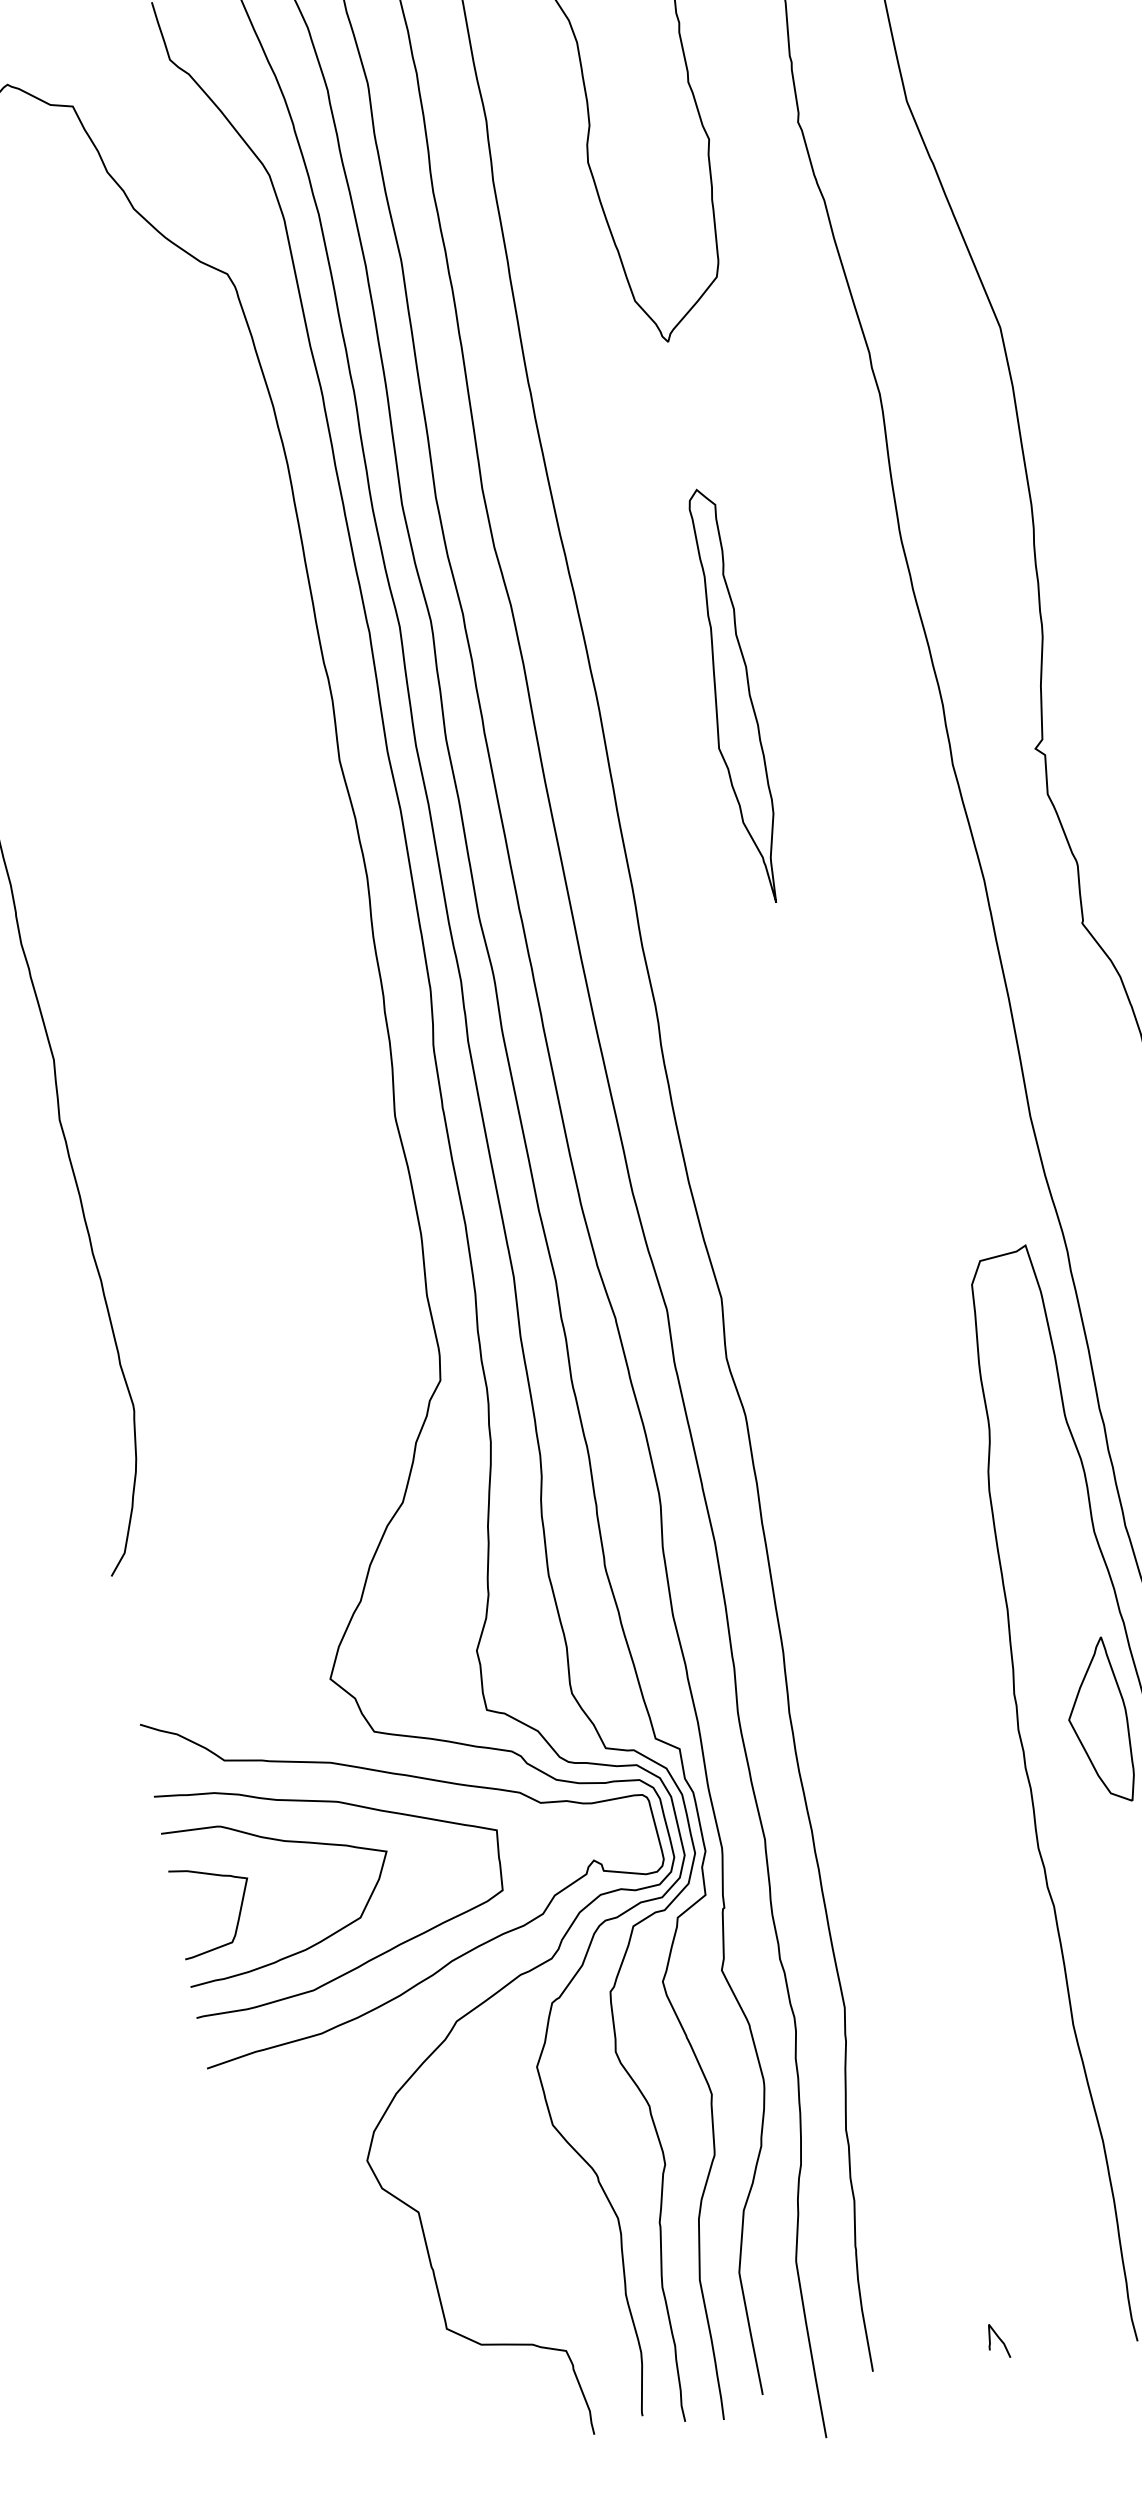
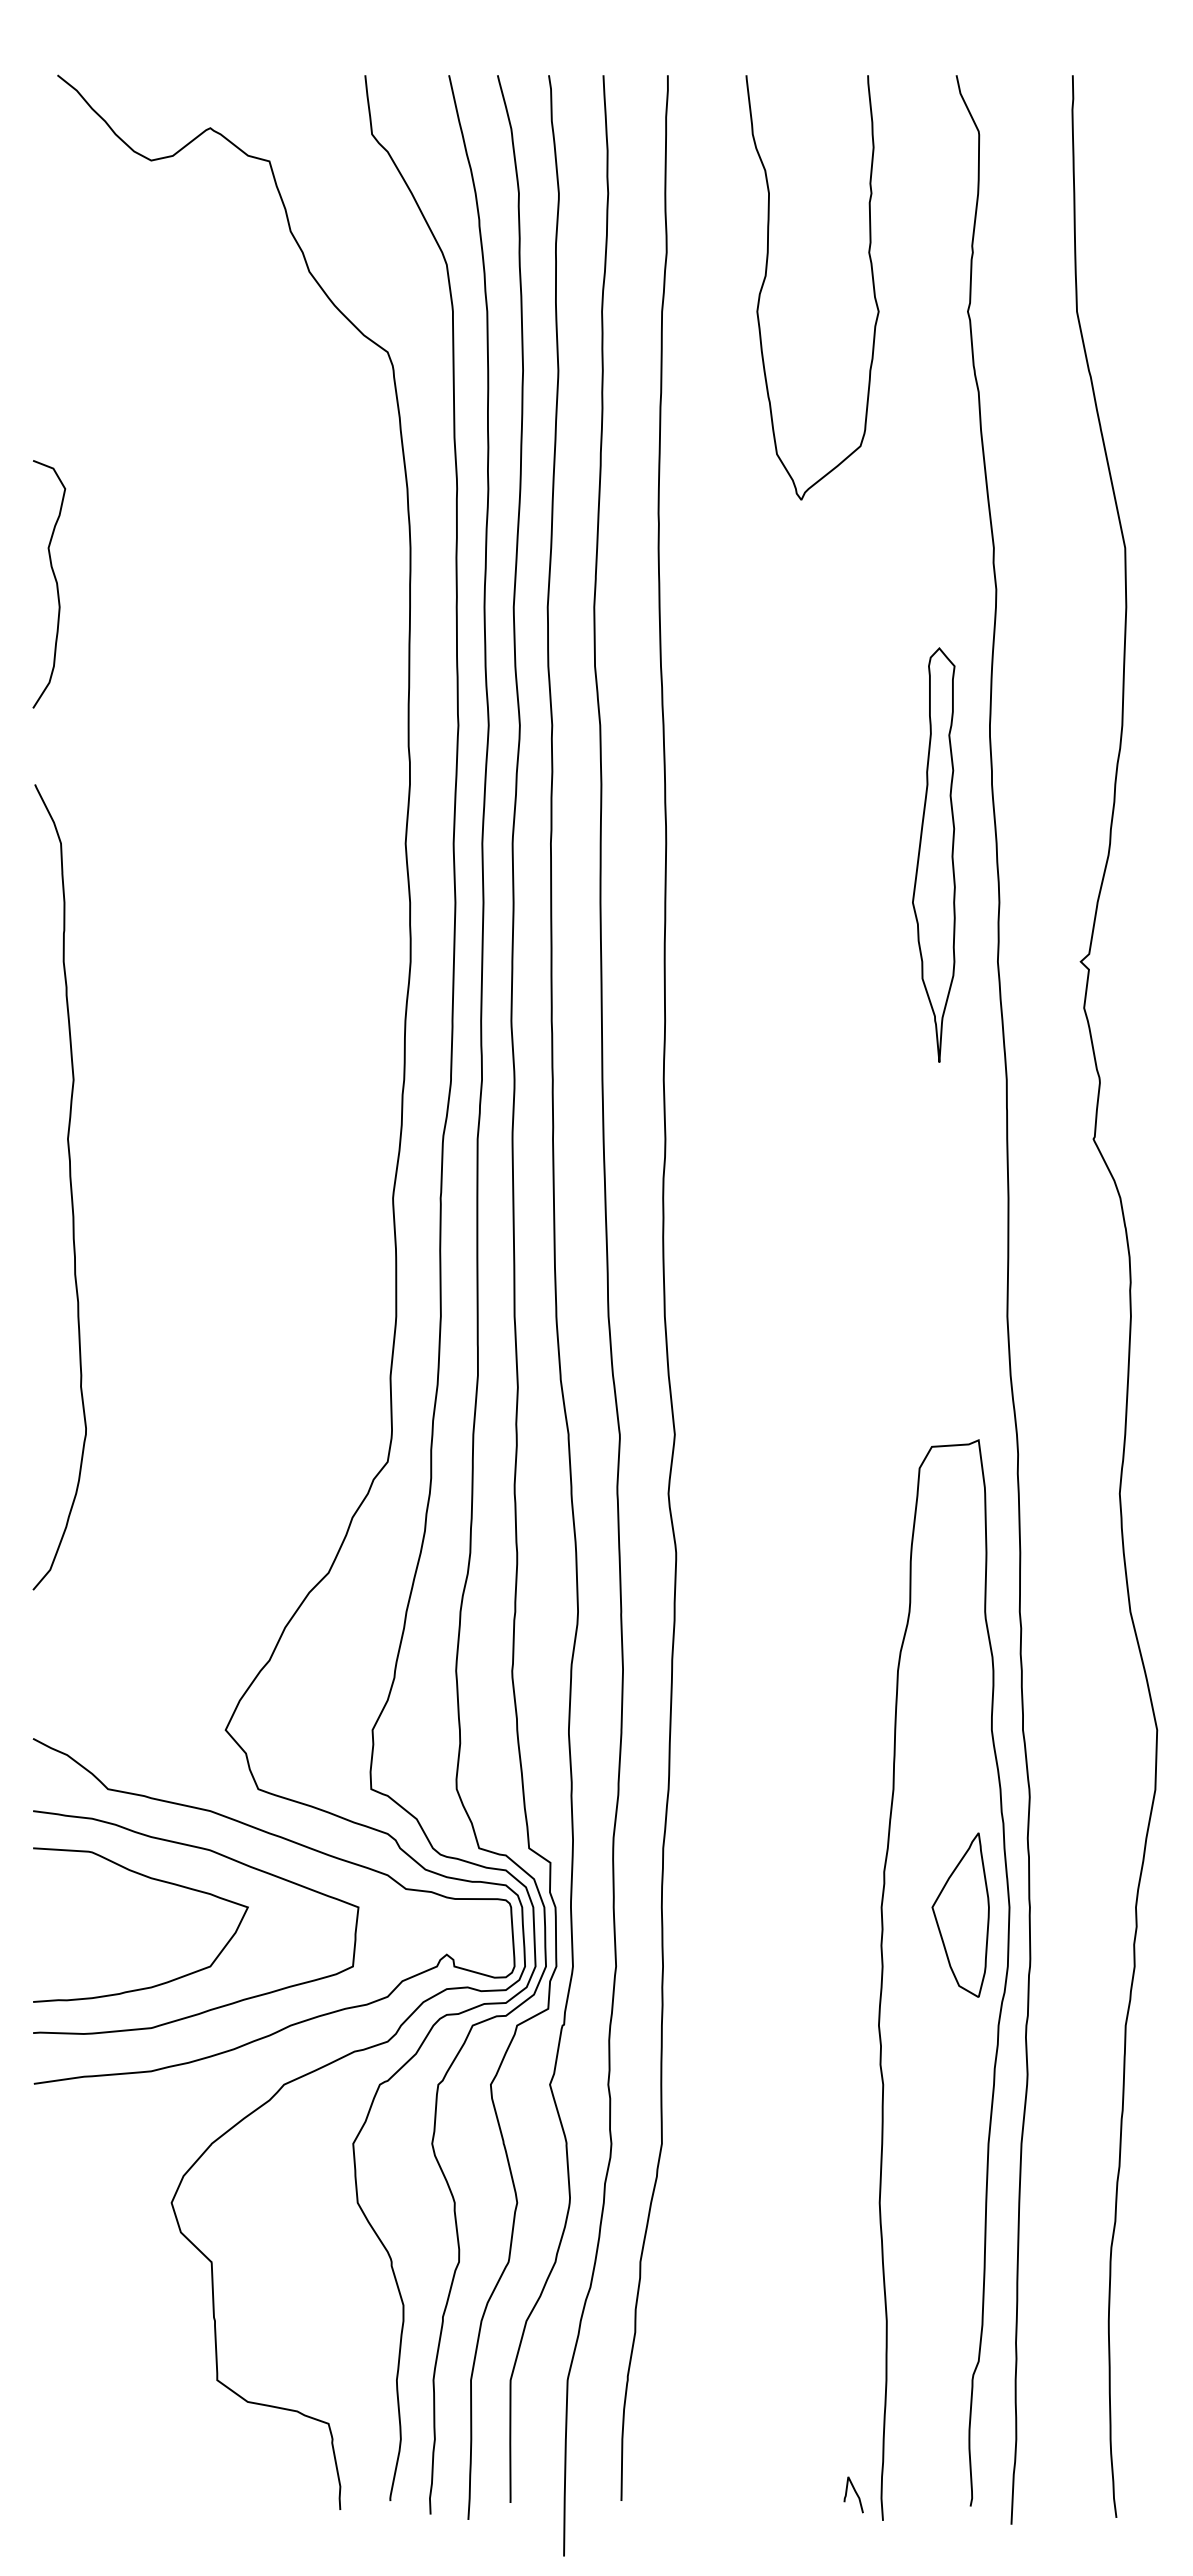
part: (730, 696) -> (933, 854), moved
curve: (238, 1913) -> (93, 1939), removed
curve: (999, 2339) -> (855, 2493), moved

